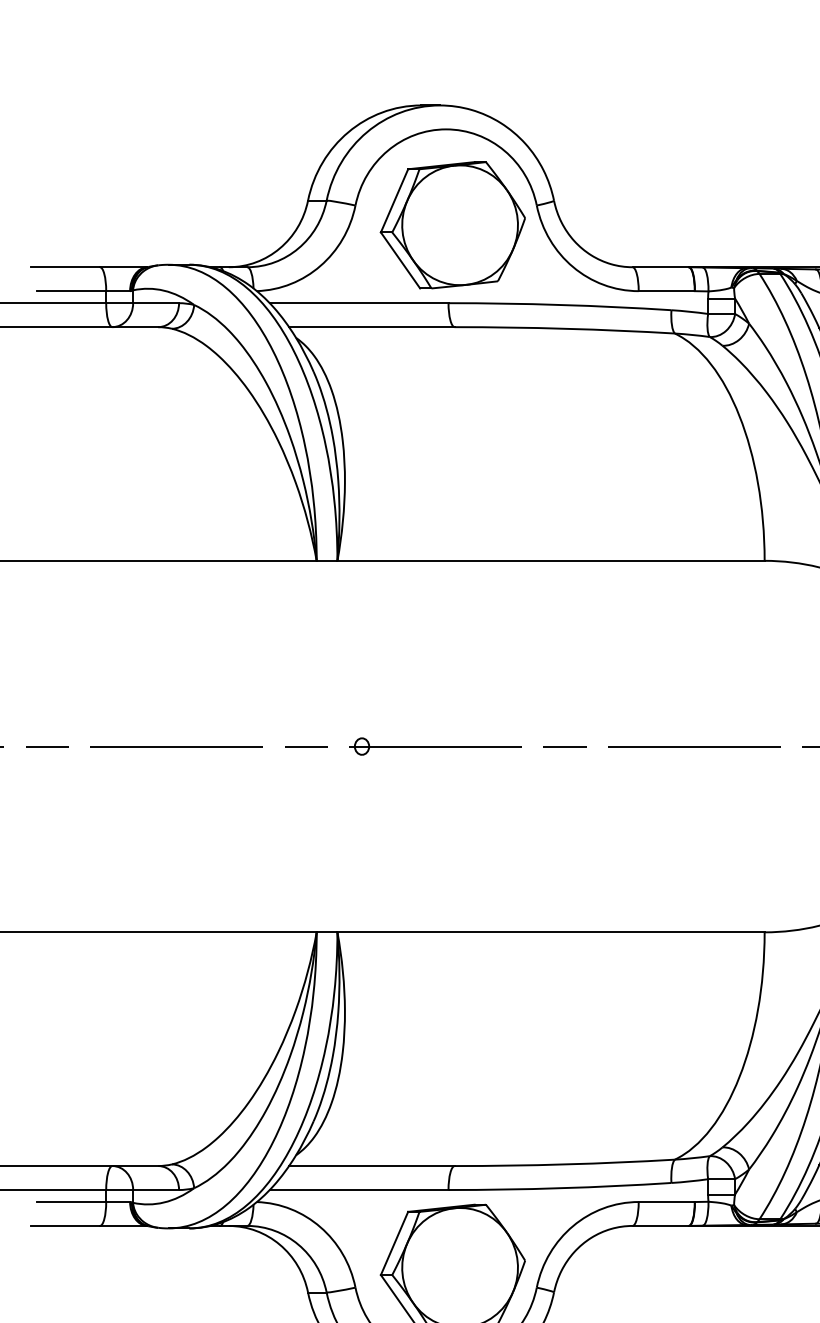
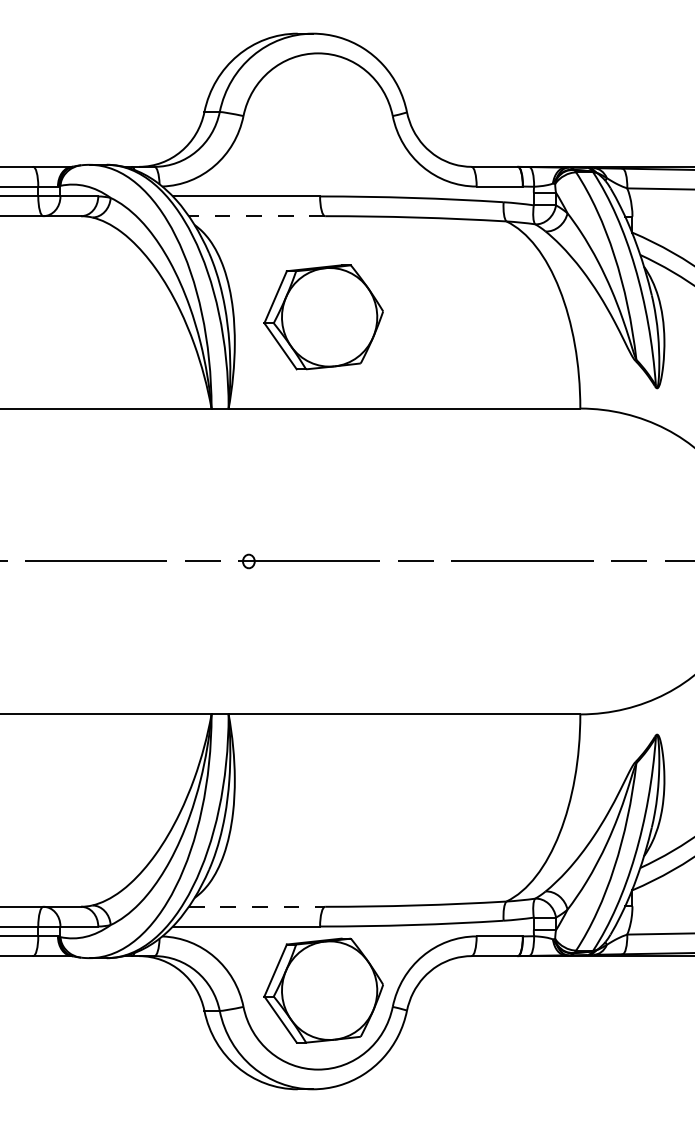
part: (452, 225) -> (323, 317), moved
line: (371, 327) -> (256, 216), solid -> dashed
line: (372, 1165) -> (257, 906), solid -> dashed

